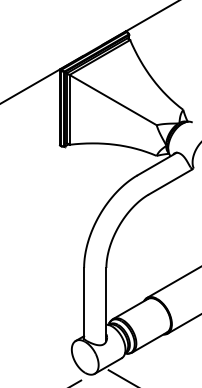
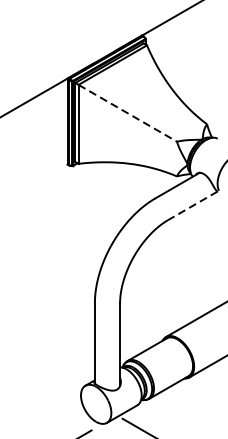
line: (113, 100) -> (128, 113), solid -> dashed
line: (170, 182) -> (192, 206), solid -> dashed

